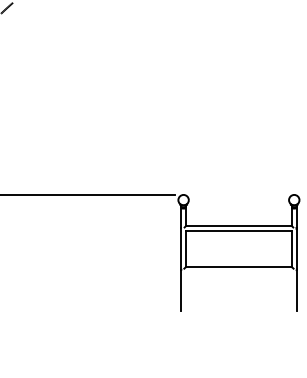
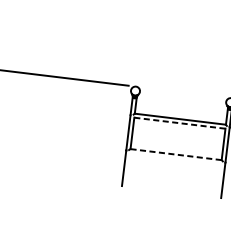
line: (238, 230) -> (179, 122), solid -> dashed
line: (238, 267) -> (175, 154), solid -> dashed

